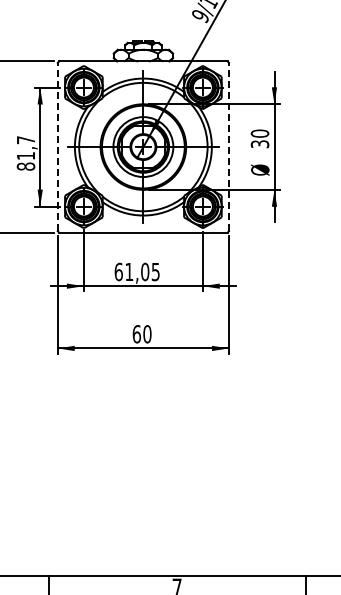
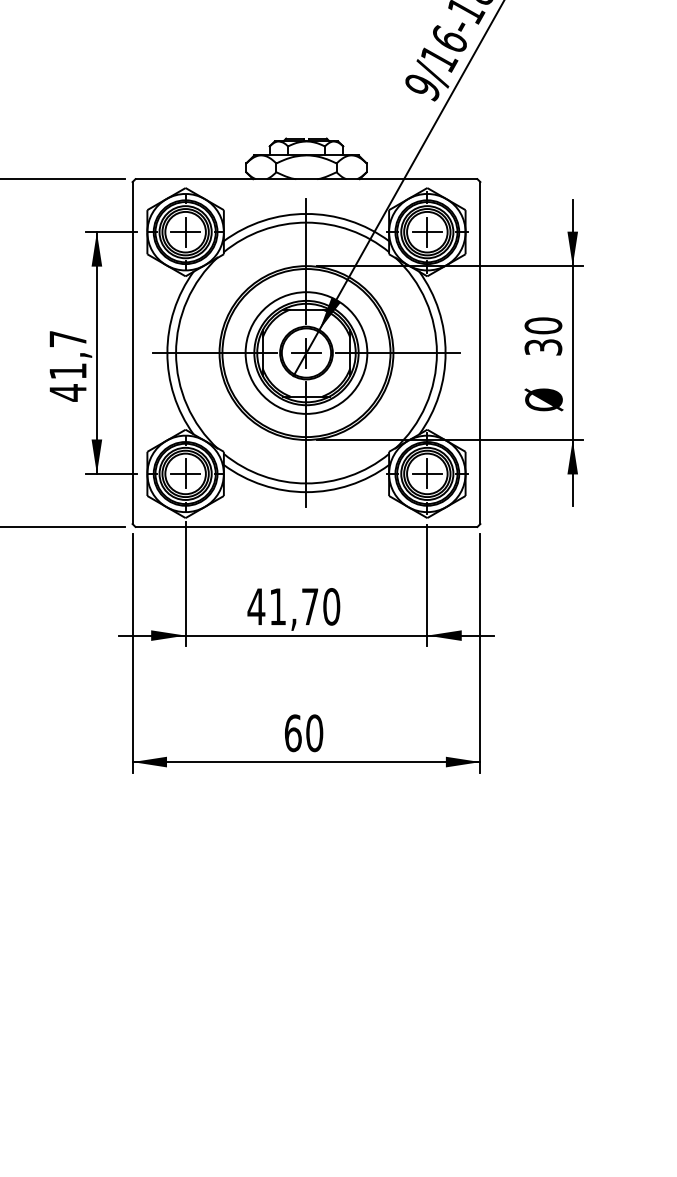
line: (57, 146) -> (132, 351), dashed -> solid
line: (229, 146) -> (481, 351), dashed -> solid
text: (25, 166) -> (67, 392), 81,7 -> 41,7
text: (136, 271) -> (292, 605), 61,05 -> 41,70

